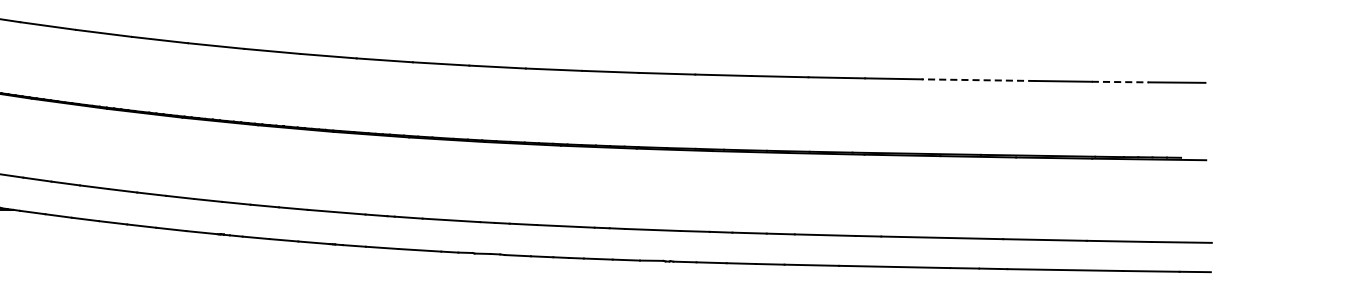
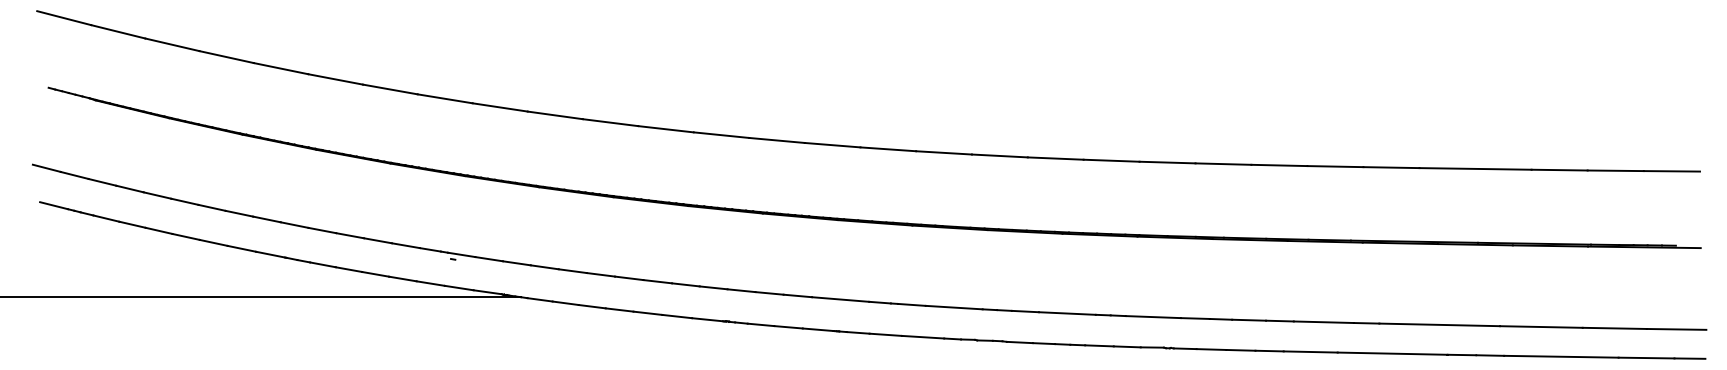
line: (978, 79) -> (1475, 168), dashed -> solid
line: (1121, 81) -> (1616, 170), dashed -> solid

